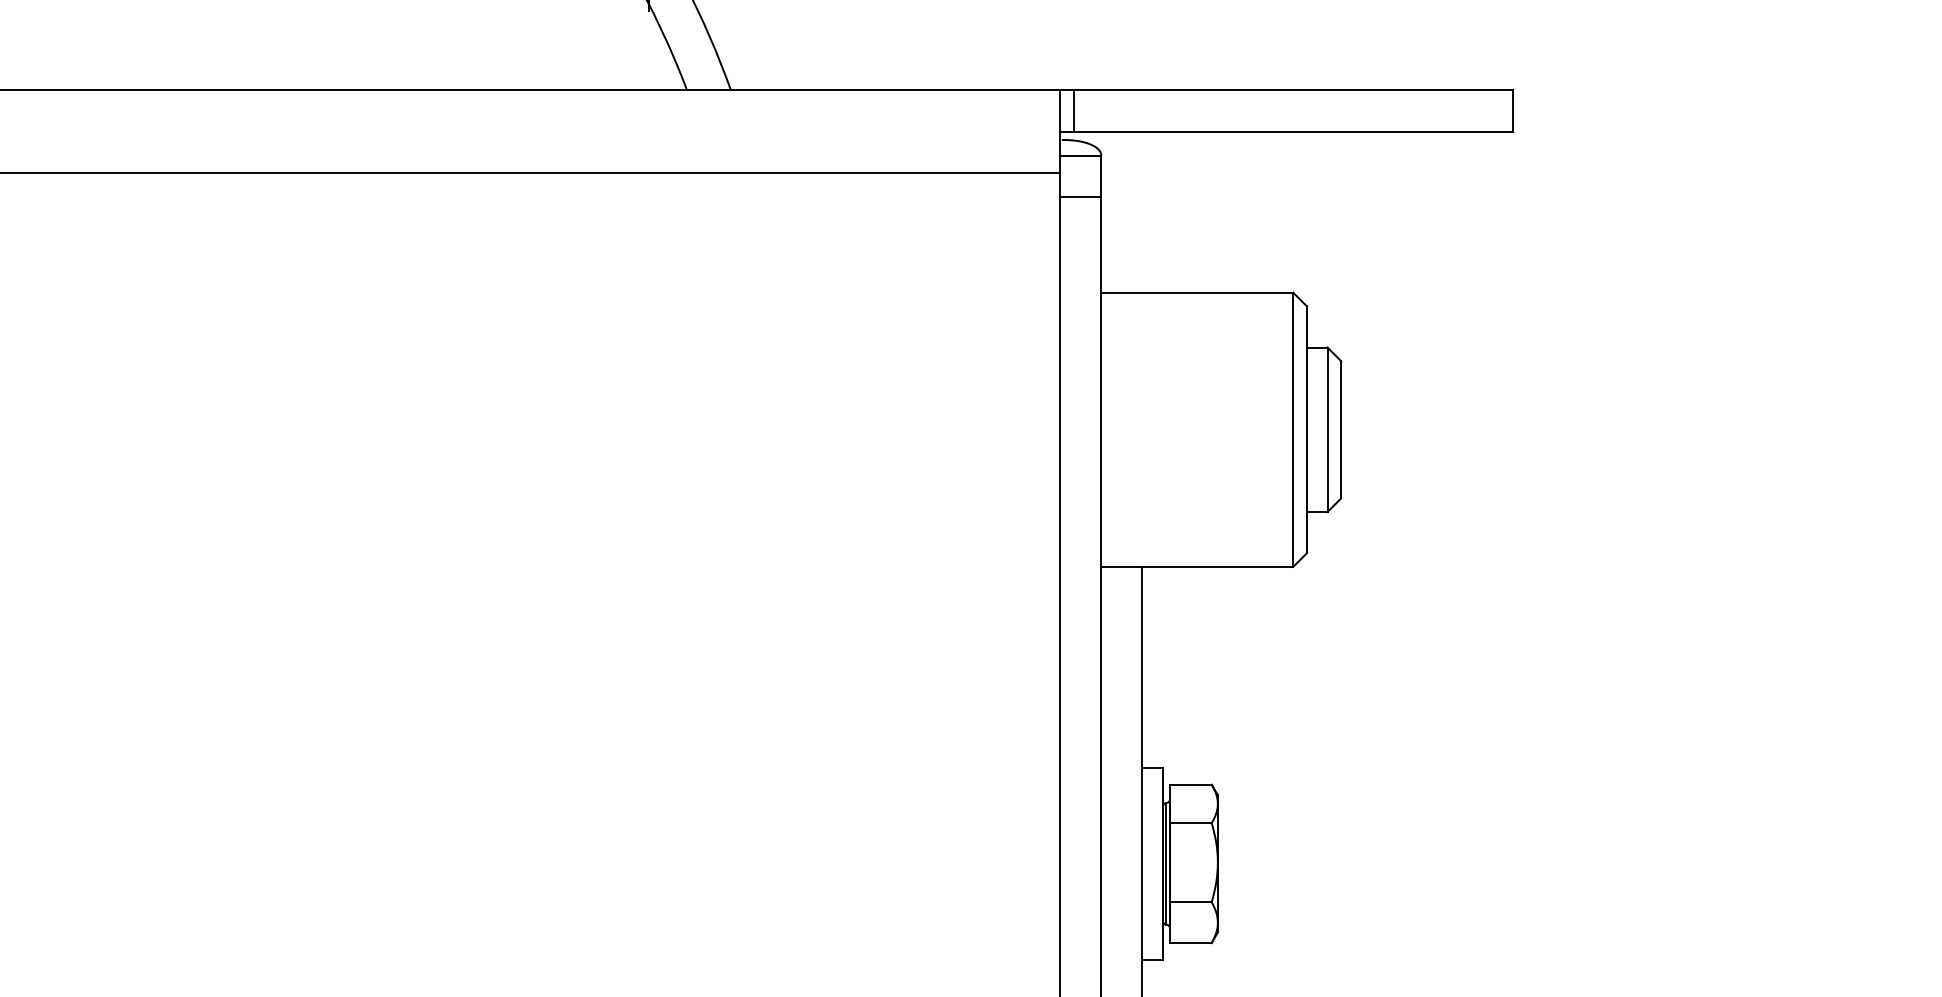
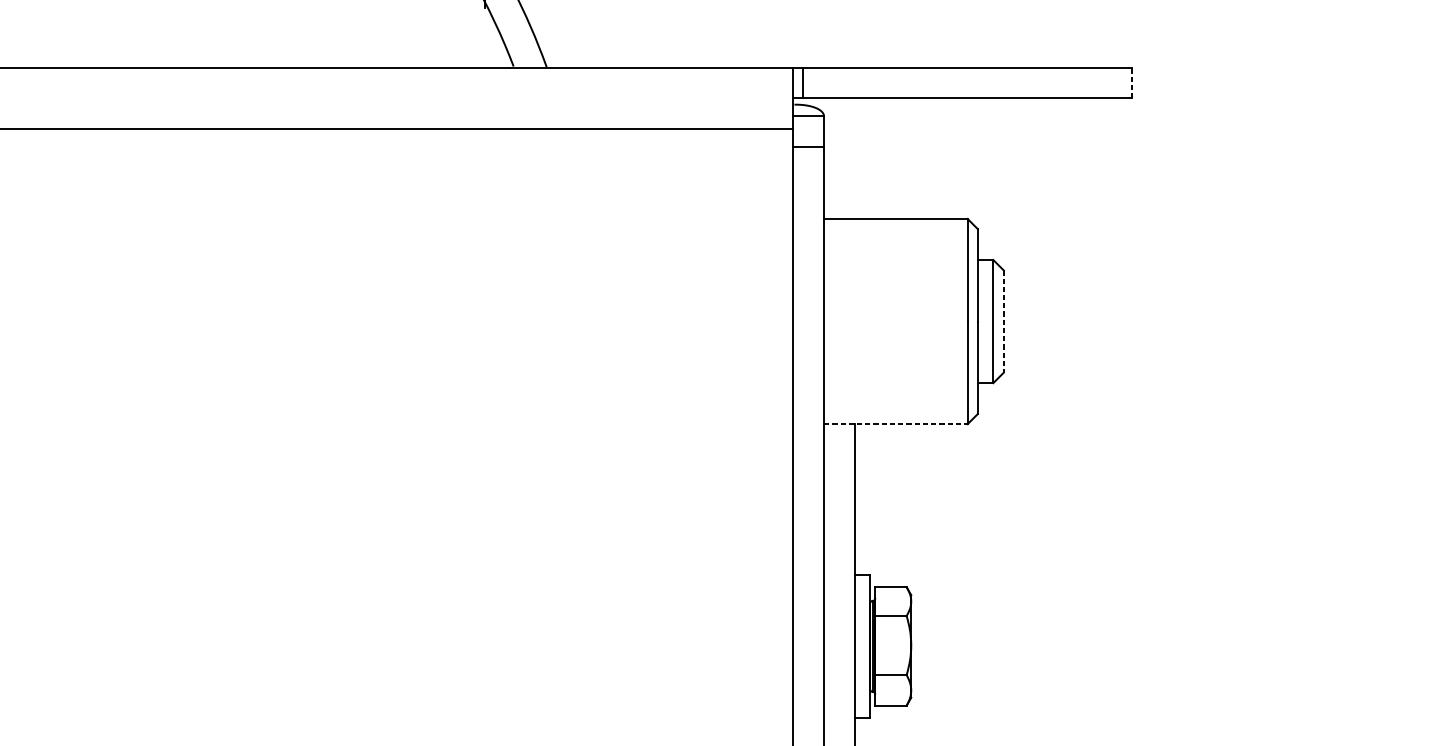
line: (1512, 111) -> (1131, 83), solid -> dashed
line: (1341, 429) -> (1003, 321), solid -> dashed
line: (1197, 566) -> (896, 423), solid -> dashed

